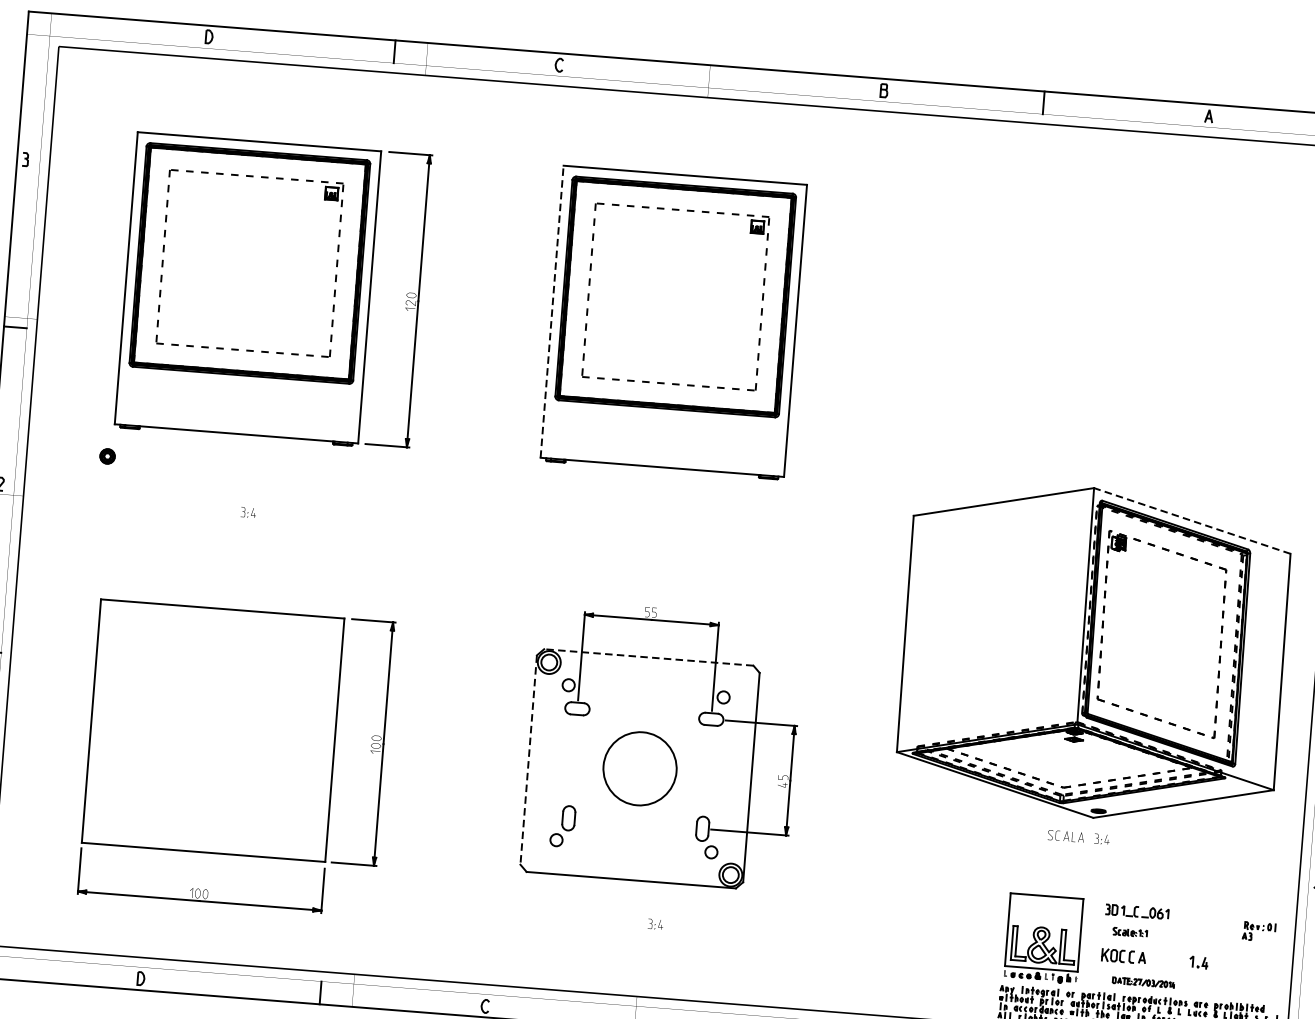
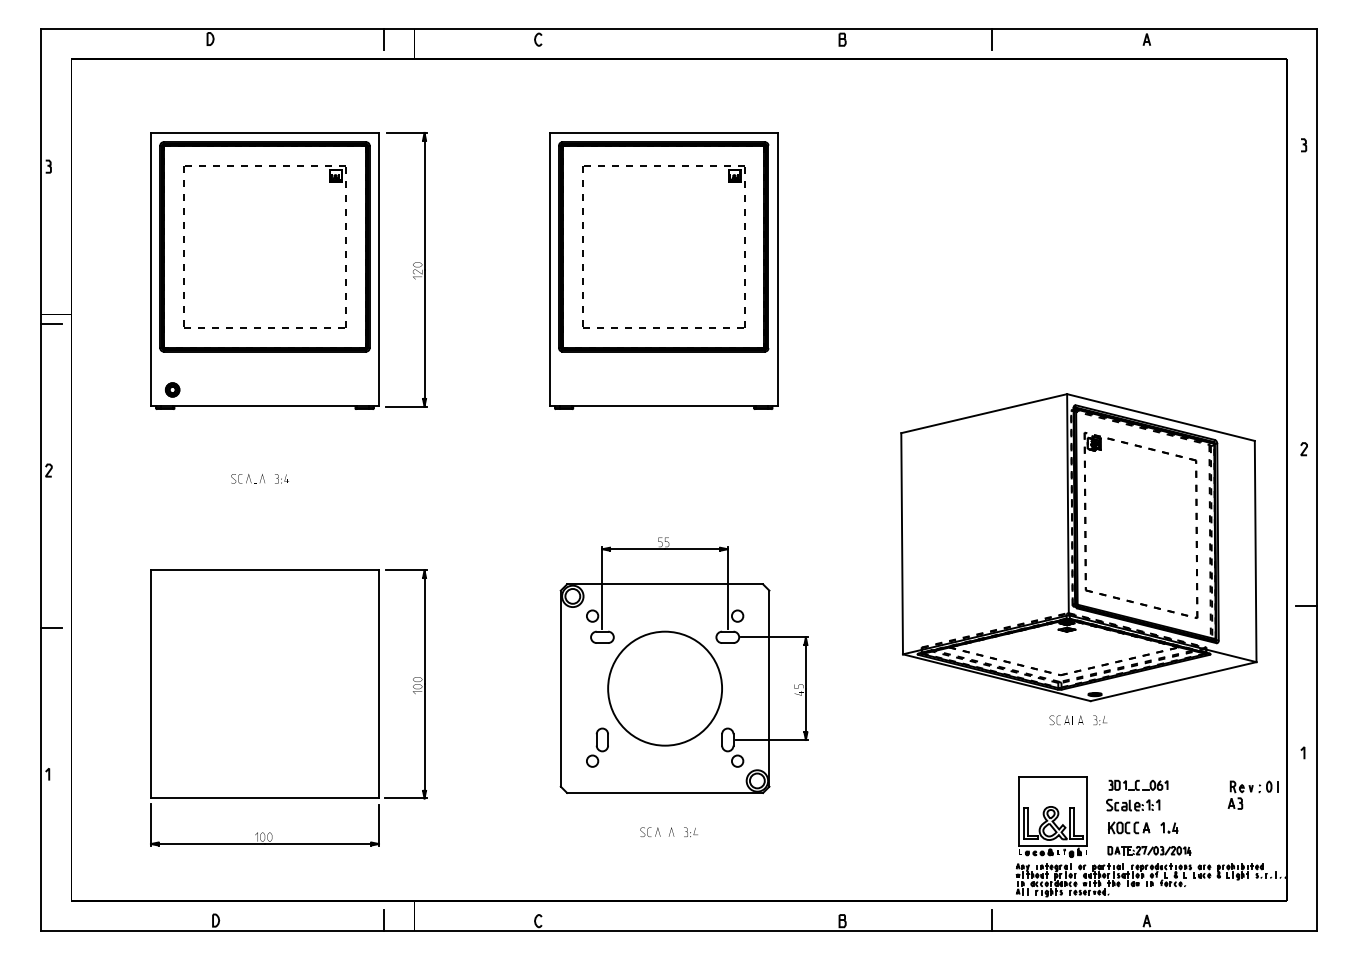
line: (551, 311) -> (549, 269), dashed -> solid
part: (107, 455) -> (172, 389), moved
part: (211, 509) -> (247, 478), added
line: (1191, 520) -> (1160, 417), dashed -> solid
line: (648, 657) -> (664, 584), dashed -> solid
line: (528, 760) -> (560, 689), dashed -> solid
circle: (640, 768) -> (665, 688), size x1.67
part: (619, 920) -> (657, 831), added
part: (1130, 931) -> (1133, 804), size x1.67
part: (1258, 931) -> (1252, 794), size x1.67
part: (1199, 961) -> (1169, 827), moved
part: (1143, 982) -> (1149, 850), size x1.43

